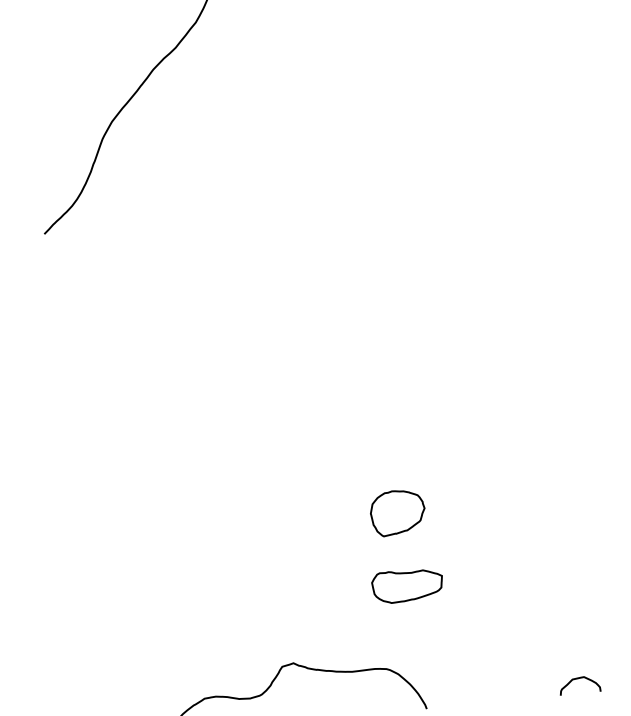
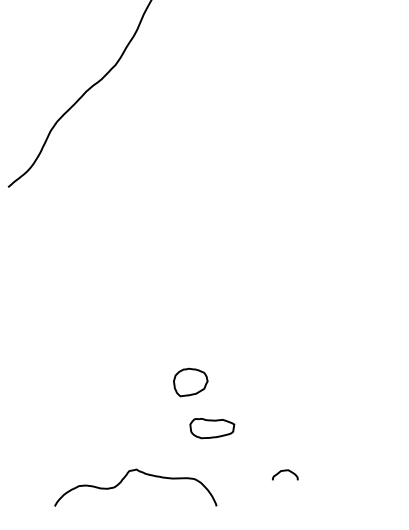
part: (397, 512) -> (190, 382), moved
curve: (579, 679) -> (285, 471), moved

